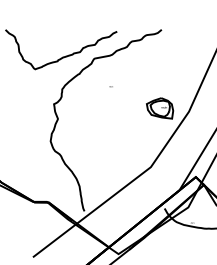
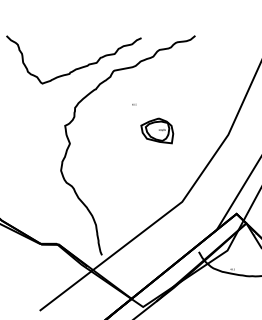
part: (160, 108) -> (157, 130), moved

